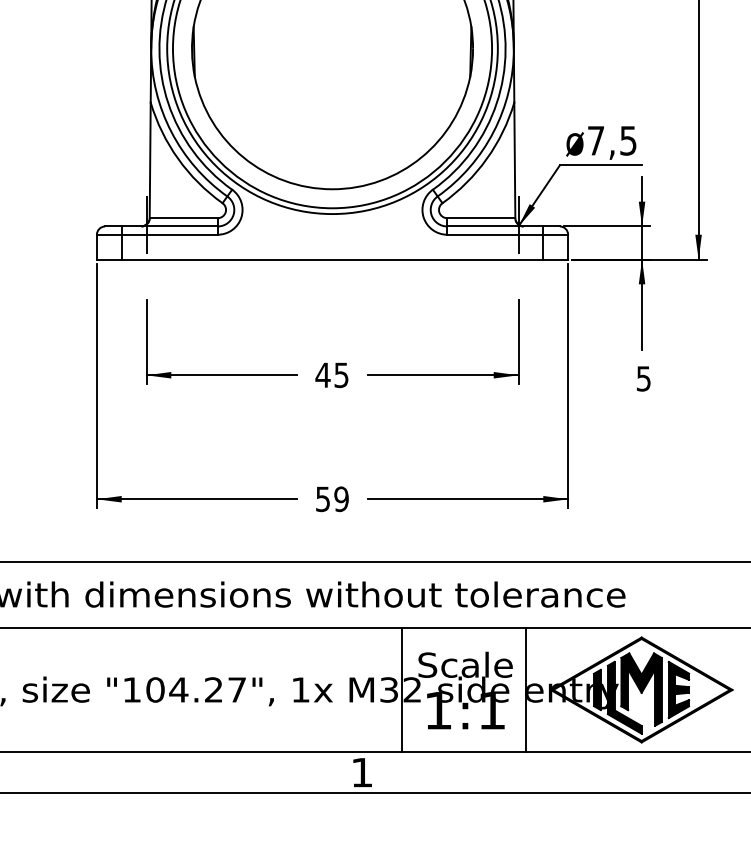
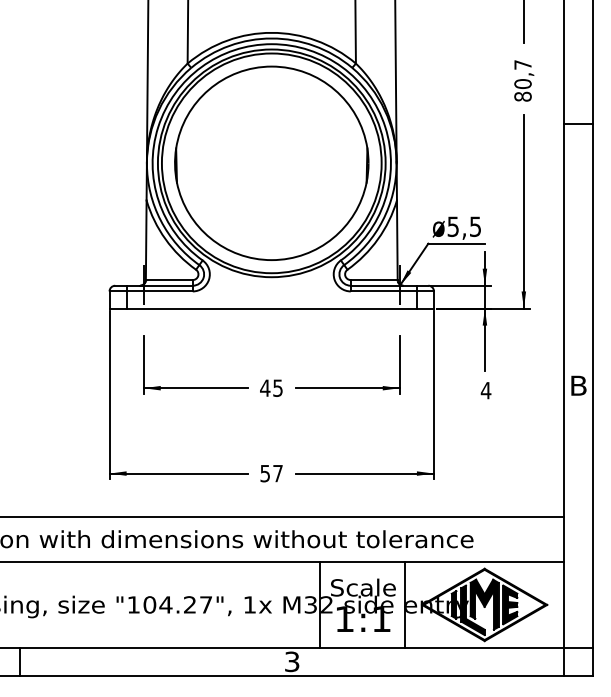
text: (594, 140) -> (452, 226), ø7,5 -> ø5,5
text: (642, 378) -> (485, 390), 5 -> 4
text: (340, 499) -> (277, 473), 59 -> 57
text: (362, 772) -> (292, 661), 1 -> 3

